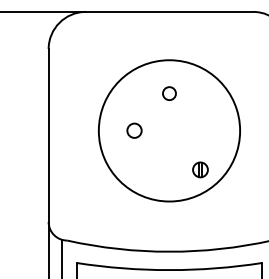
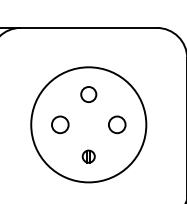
circle: (169, 93) -> (88, 94), size x1.43
circle: (134, 130) -> (60, 124), size x1.43
circle: (204, 130) -> (117, 124), added
part: (200, 169) -> (88, 156), moved

